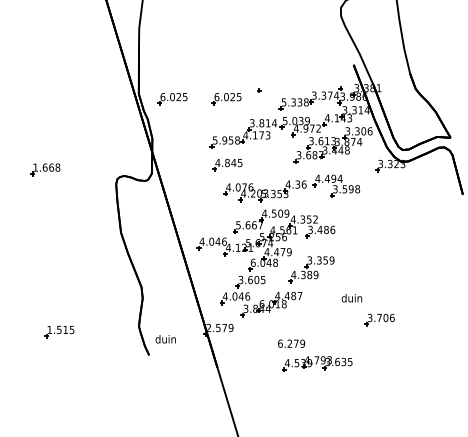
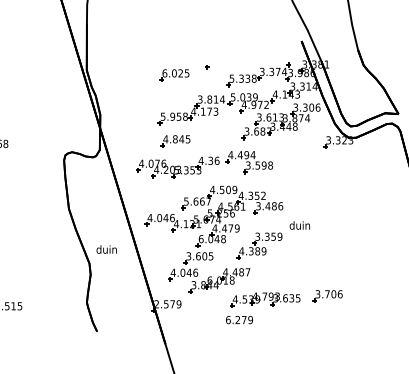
part: (172, 99) -> (120, 75), removed
part: (291, 188) -> (204, 164), moved
text: (351, 298) -> (299, 225), moved
text: (165, 339) -> (106, 249), moved
part: (317, 363) -> (265, 299), moved

